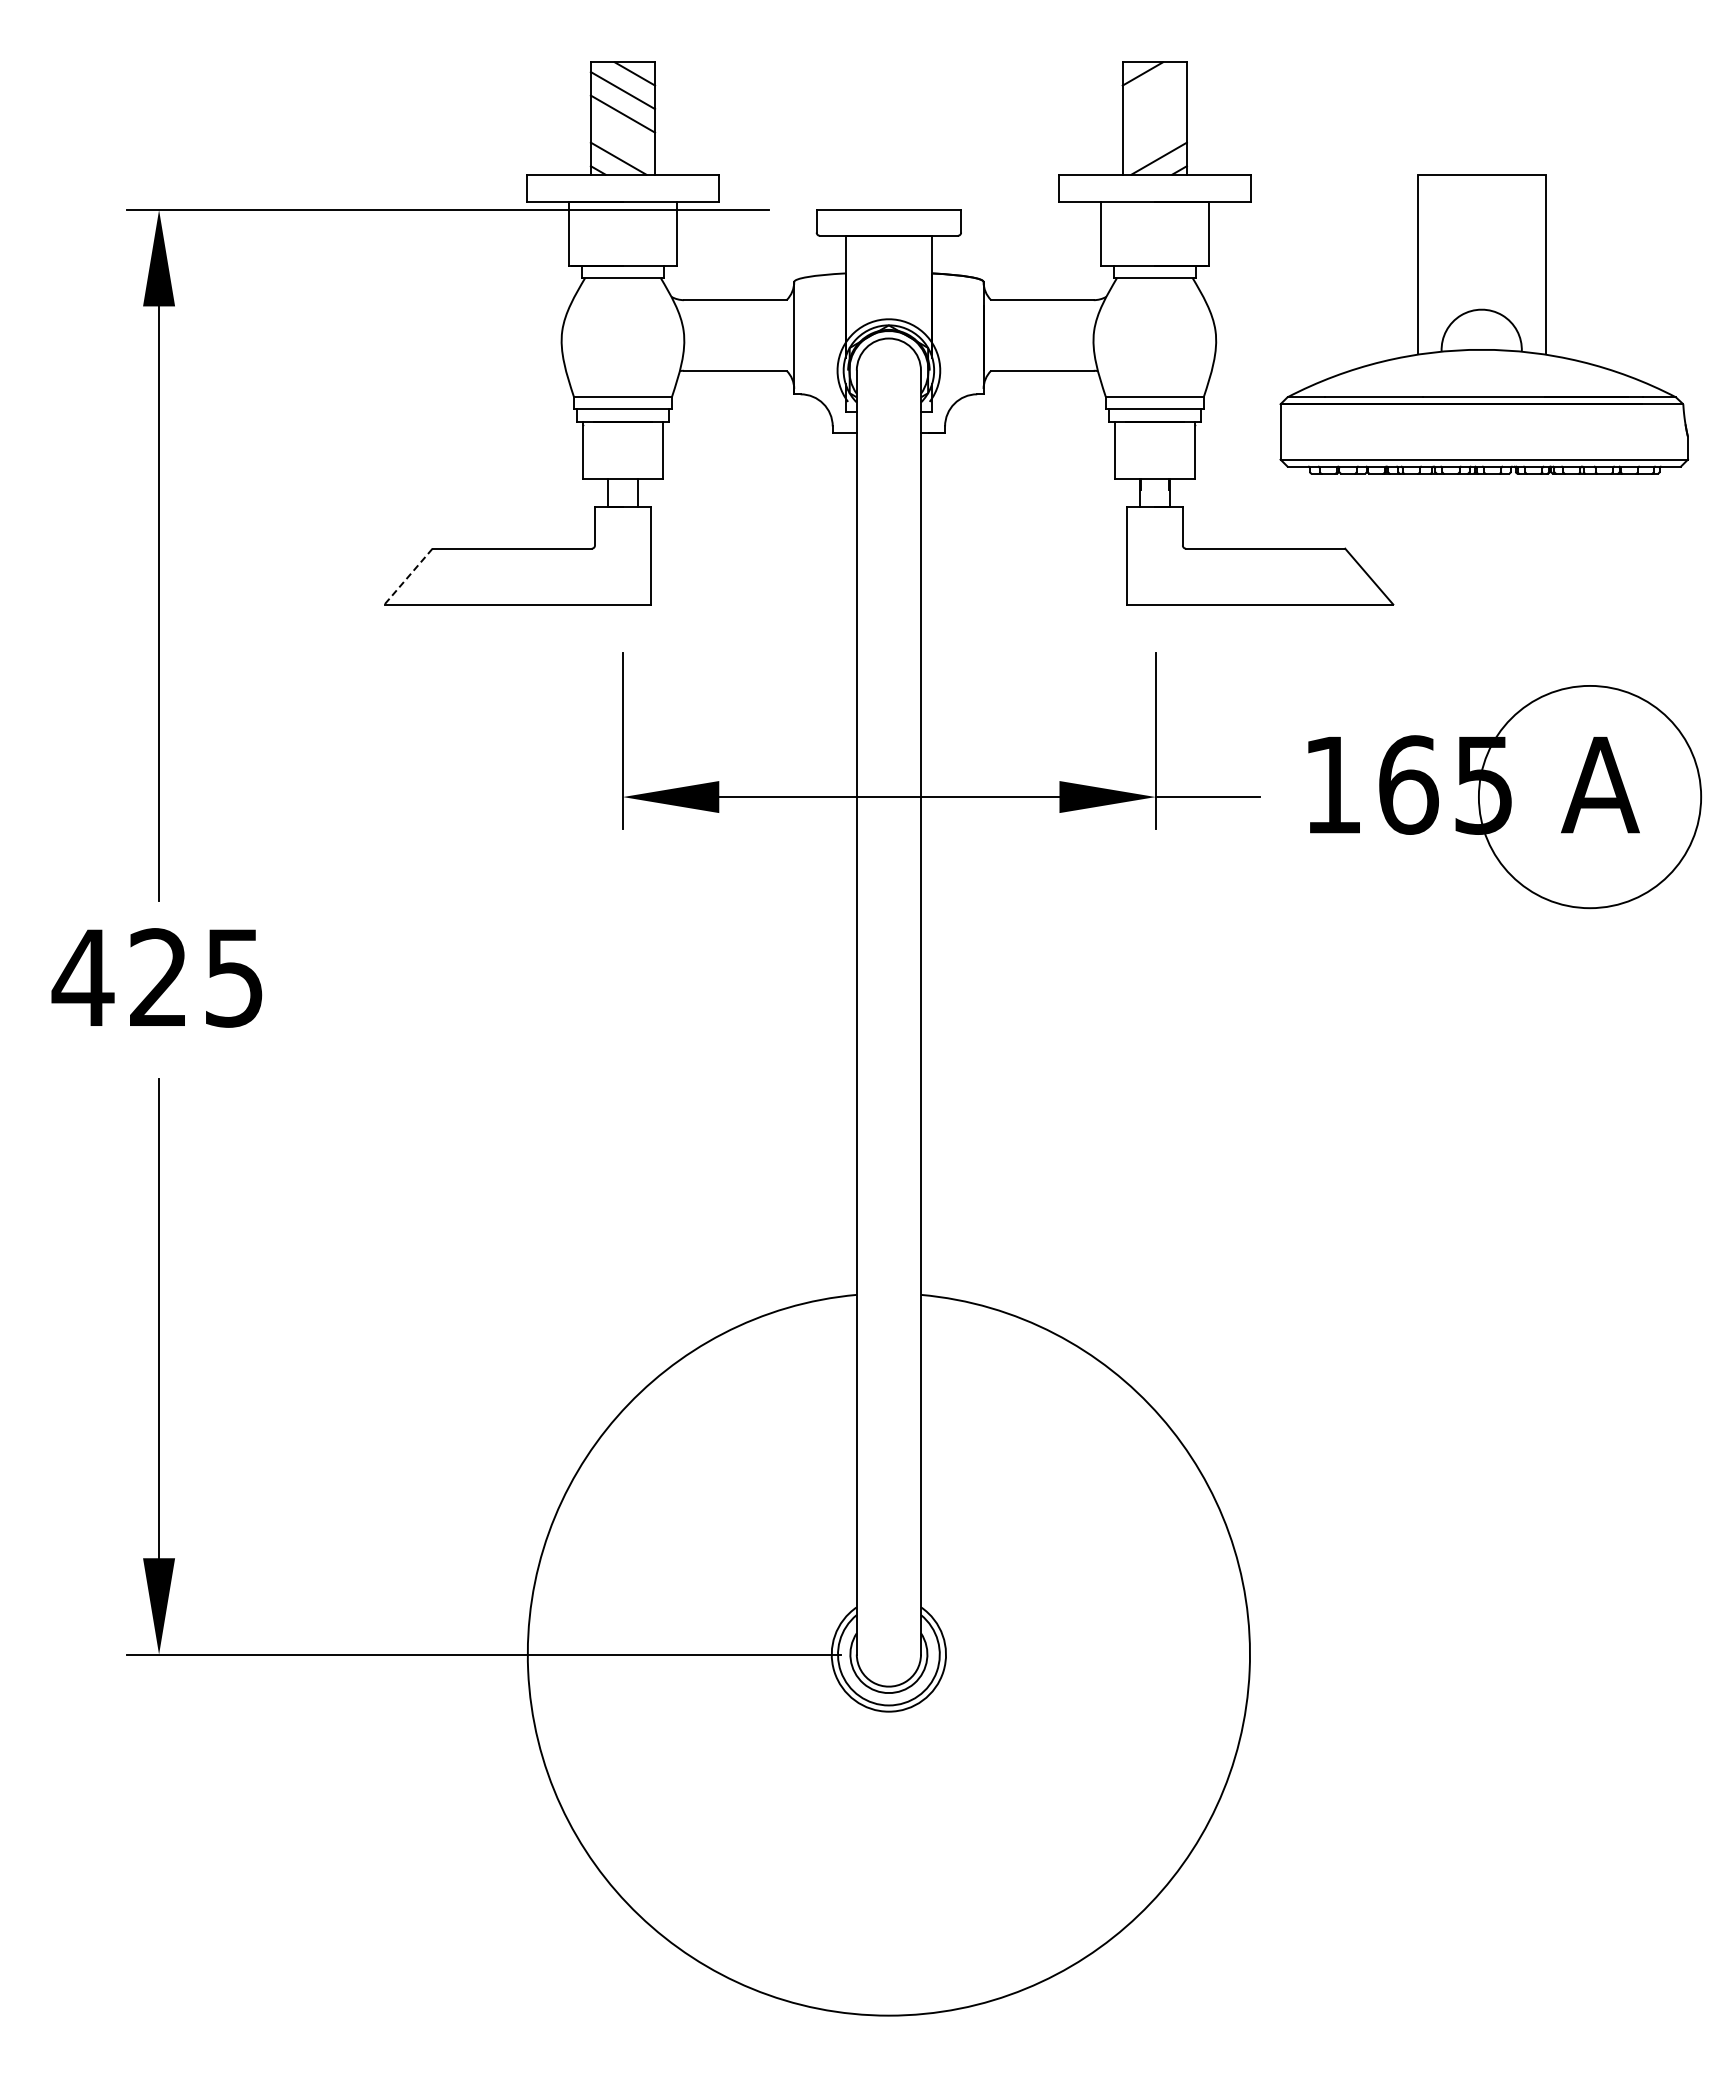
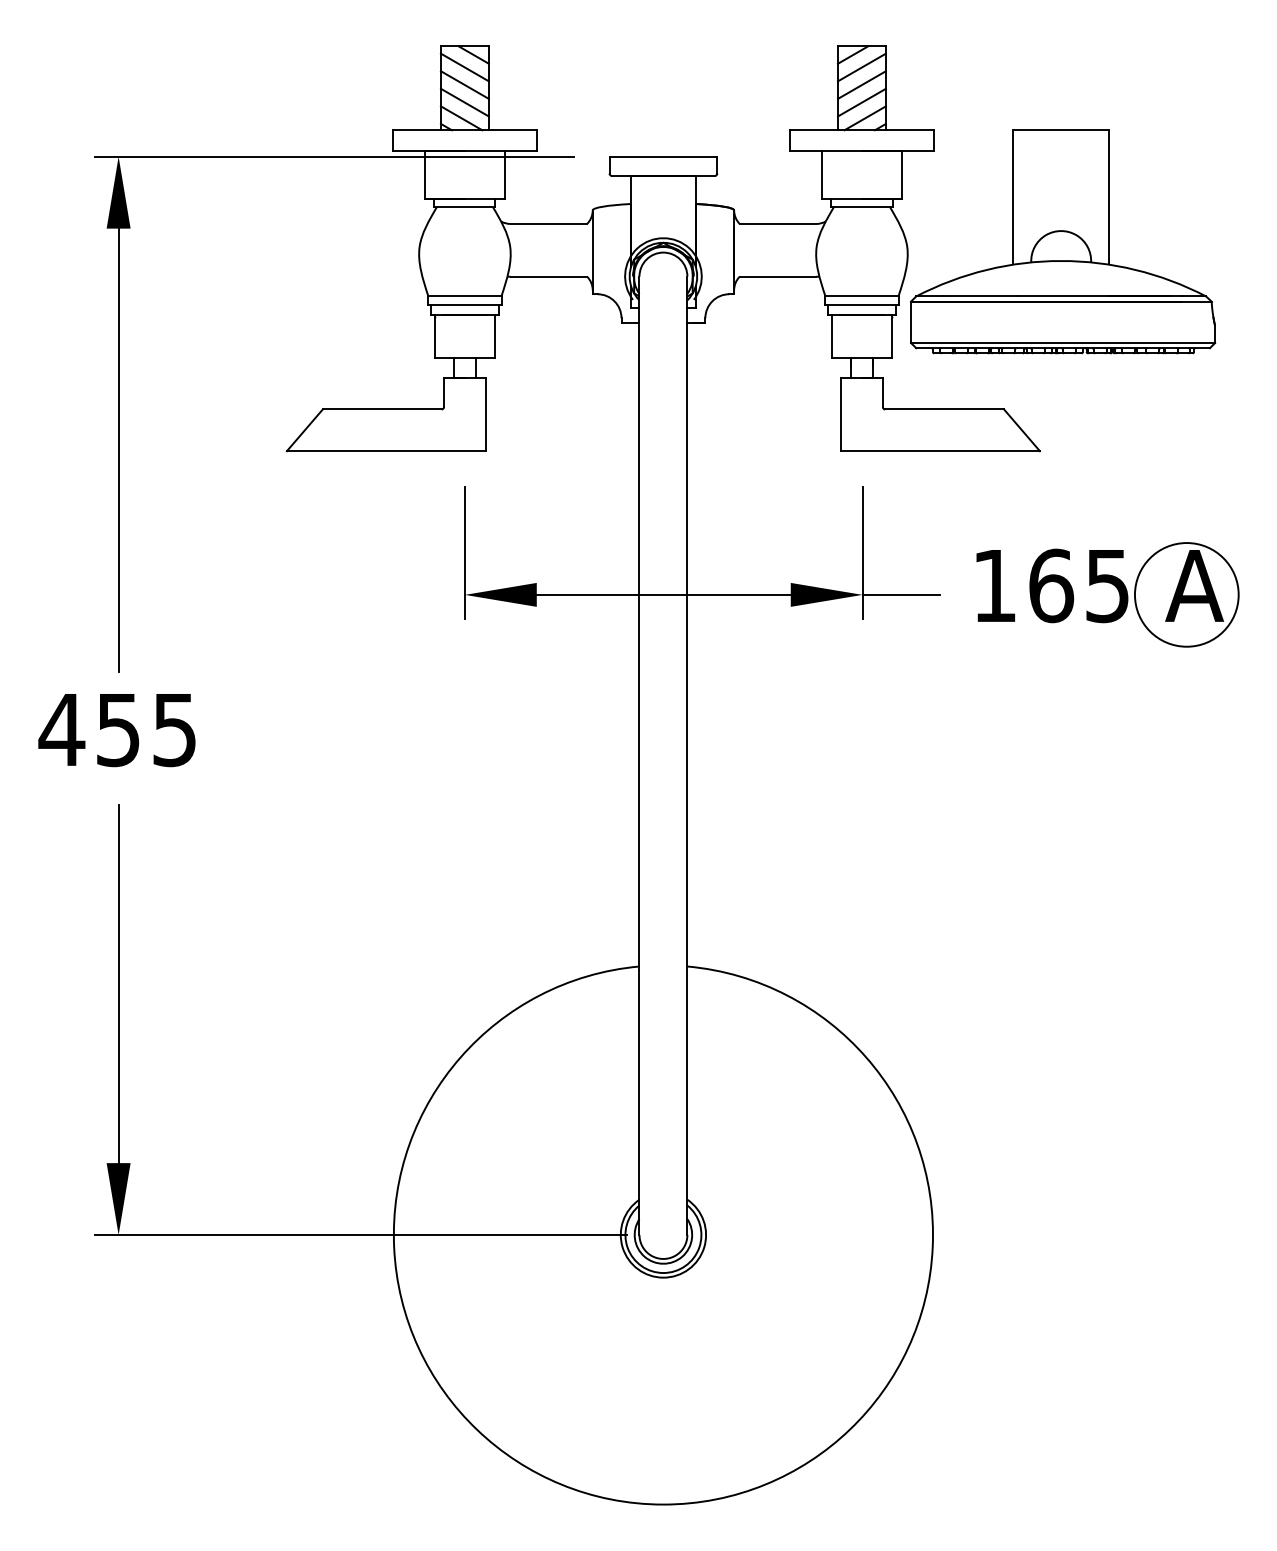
line: (1154, 90) -> (861, 67), added
line: (1154, 113) -> (861, 84), added
line: (622, 137) -> (464, 102), added
line: (1154, 137) -> (861, 102), added
part: (1483, 324) -> (1062, 242), moved
line: (408, 576) -> (304, 430), dashed -> solid
circle: (1589, 796) -> (1186, 594), size x0.62
text: (158, 977) -> (118, 729), 425 -> 455

